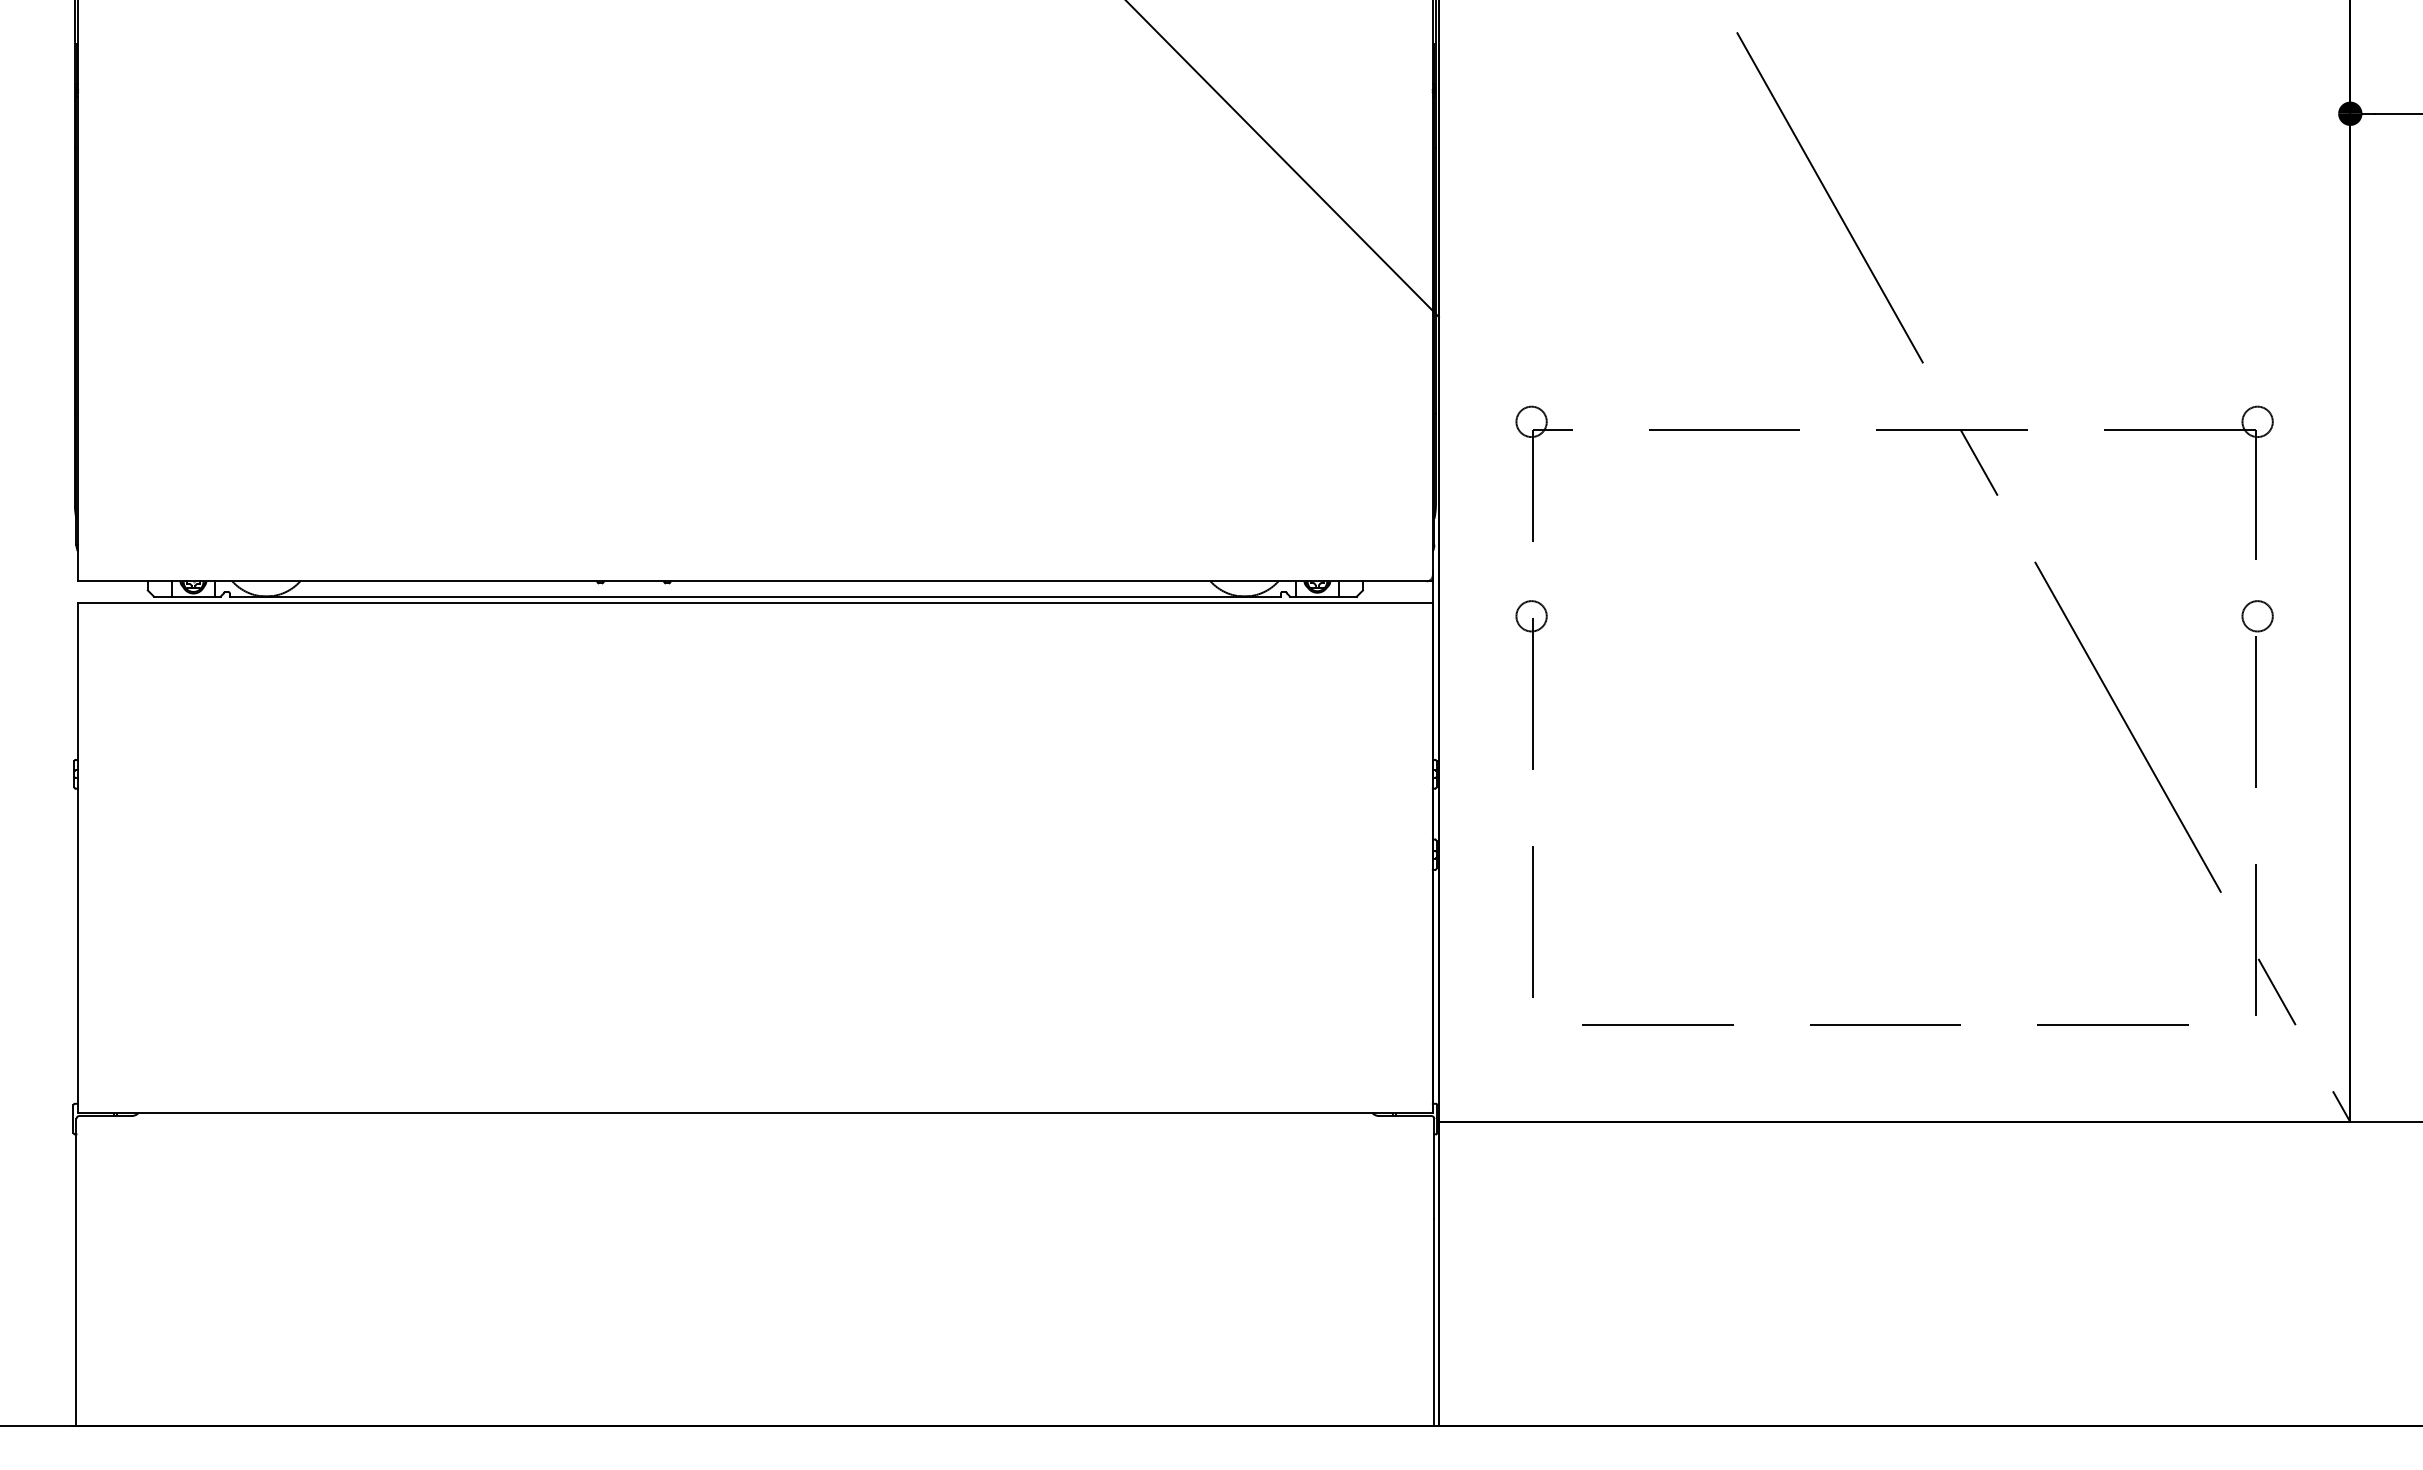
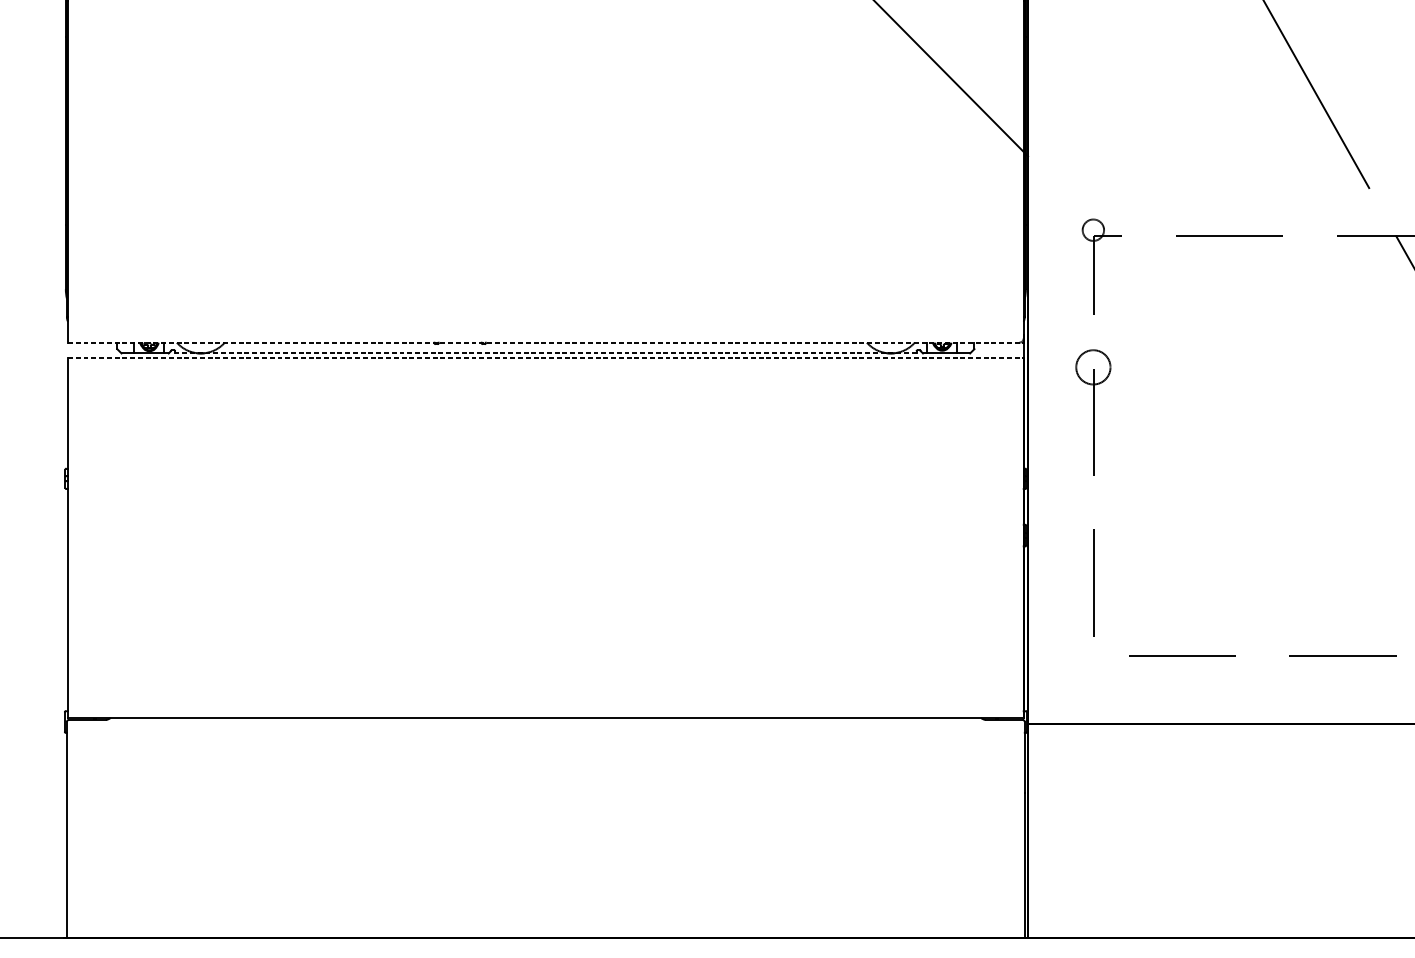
line: (755, 581) -> (545, 342), solid -> dashed
line: (755, 596) -> (545, 353), solid -> dashed
line: (755, 602) -> (545, 357), solid -> dashed
circle: (1531, 616) -> (1093, 367), size x1.6

